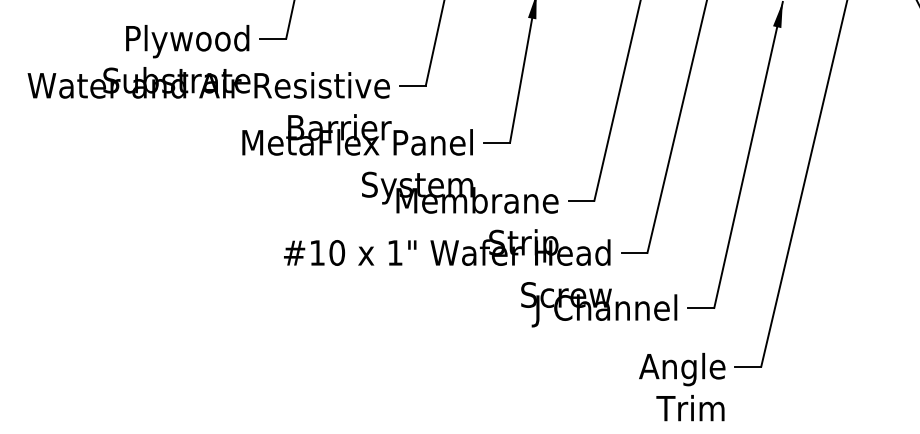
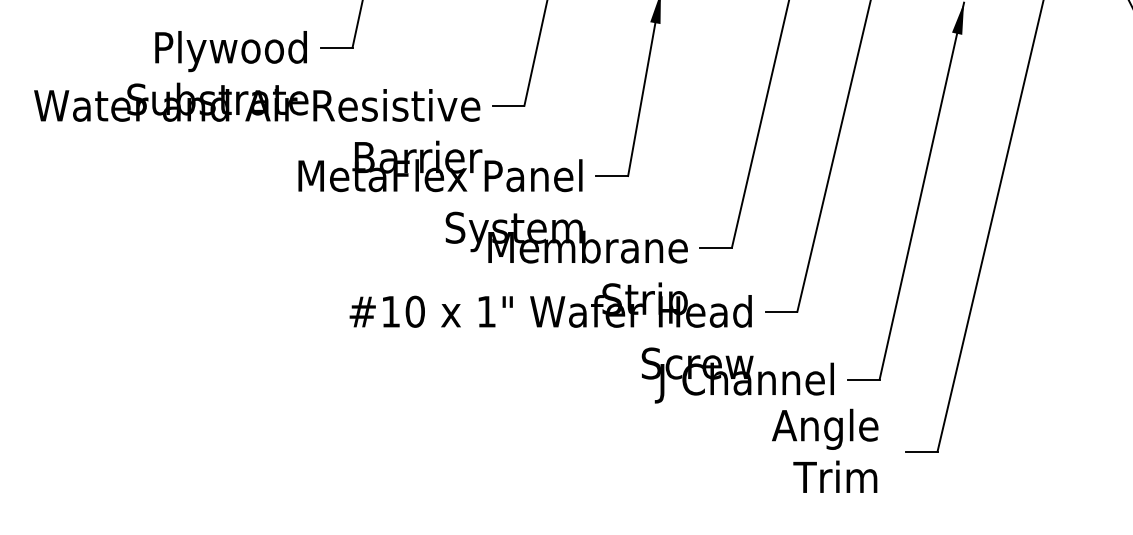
text: (682, 386) -> (825, 450), moved

